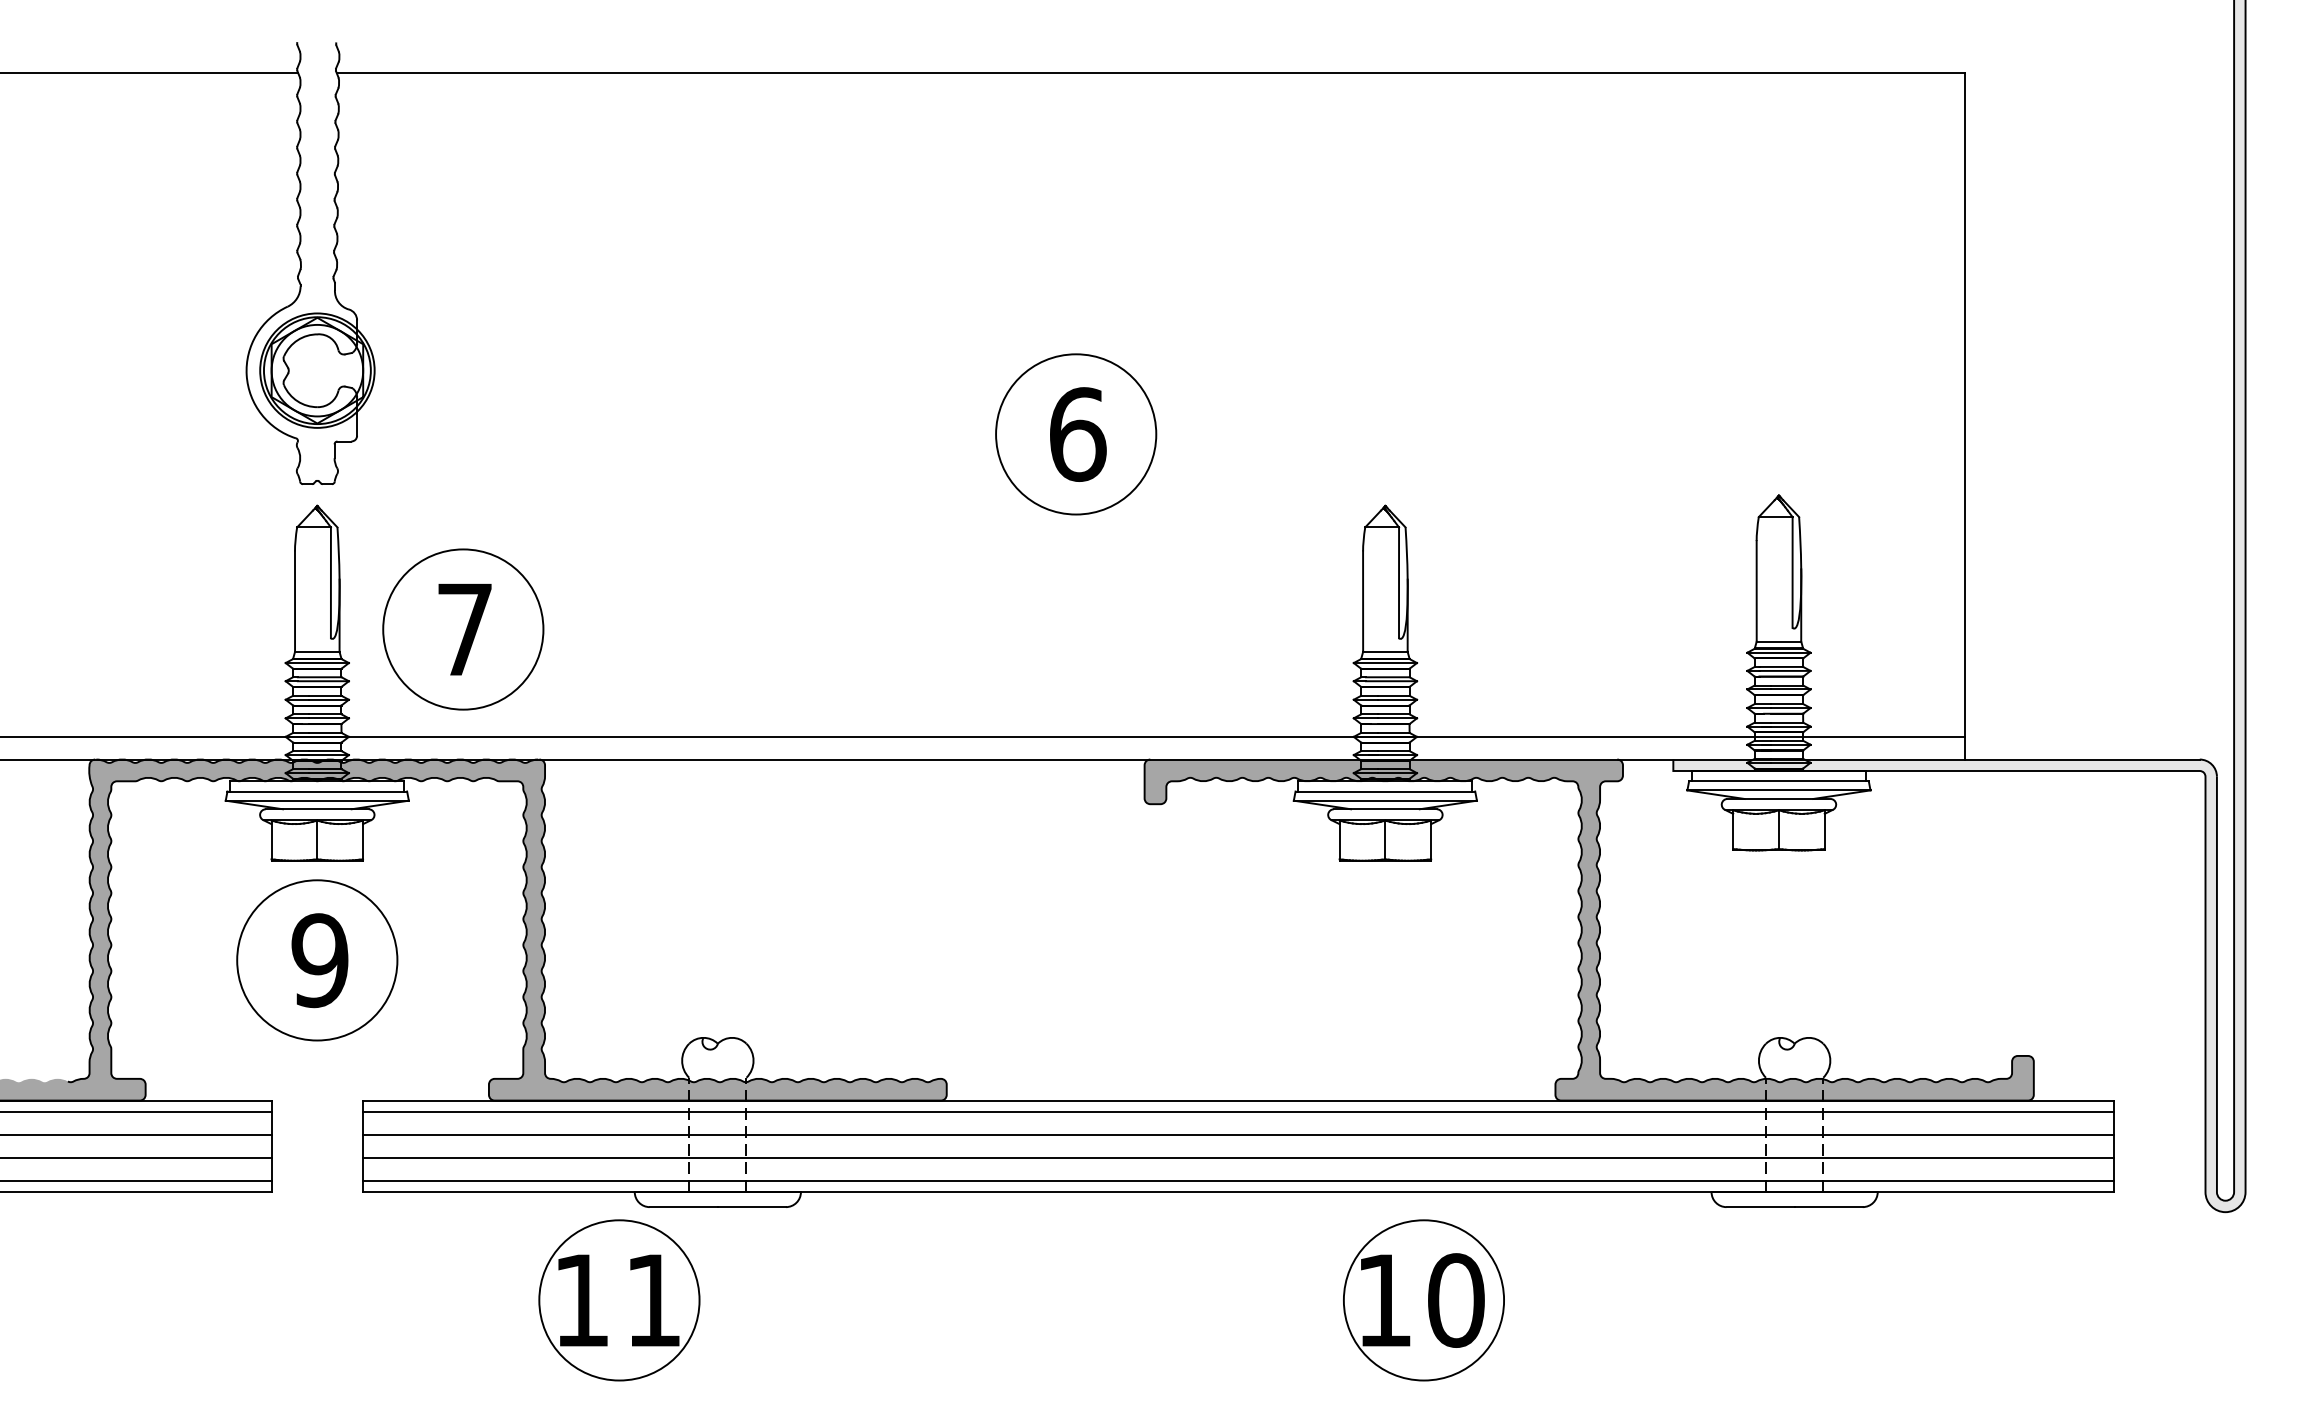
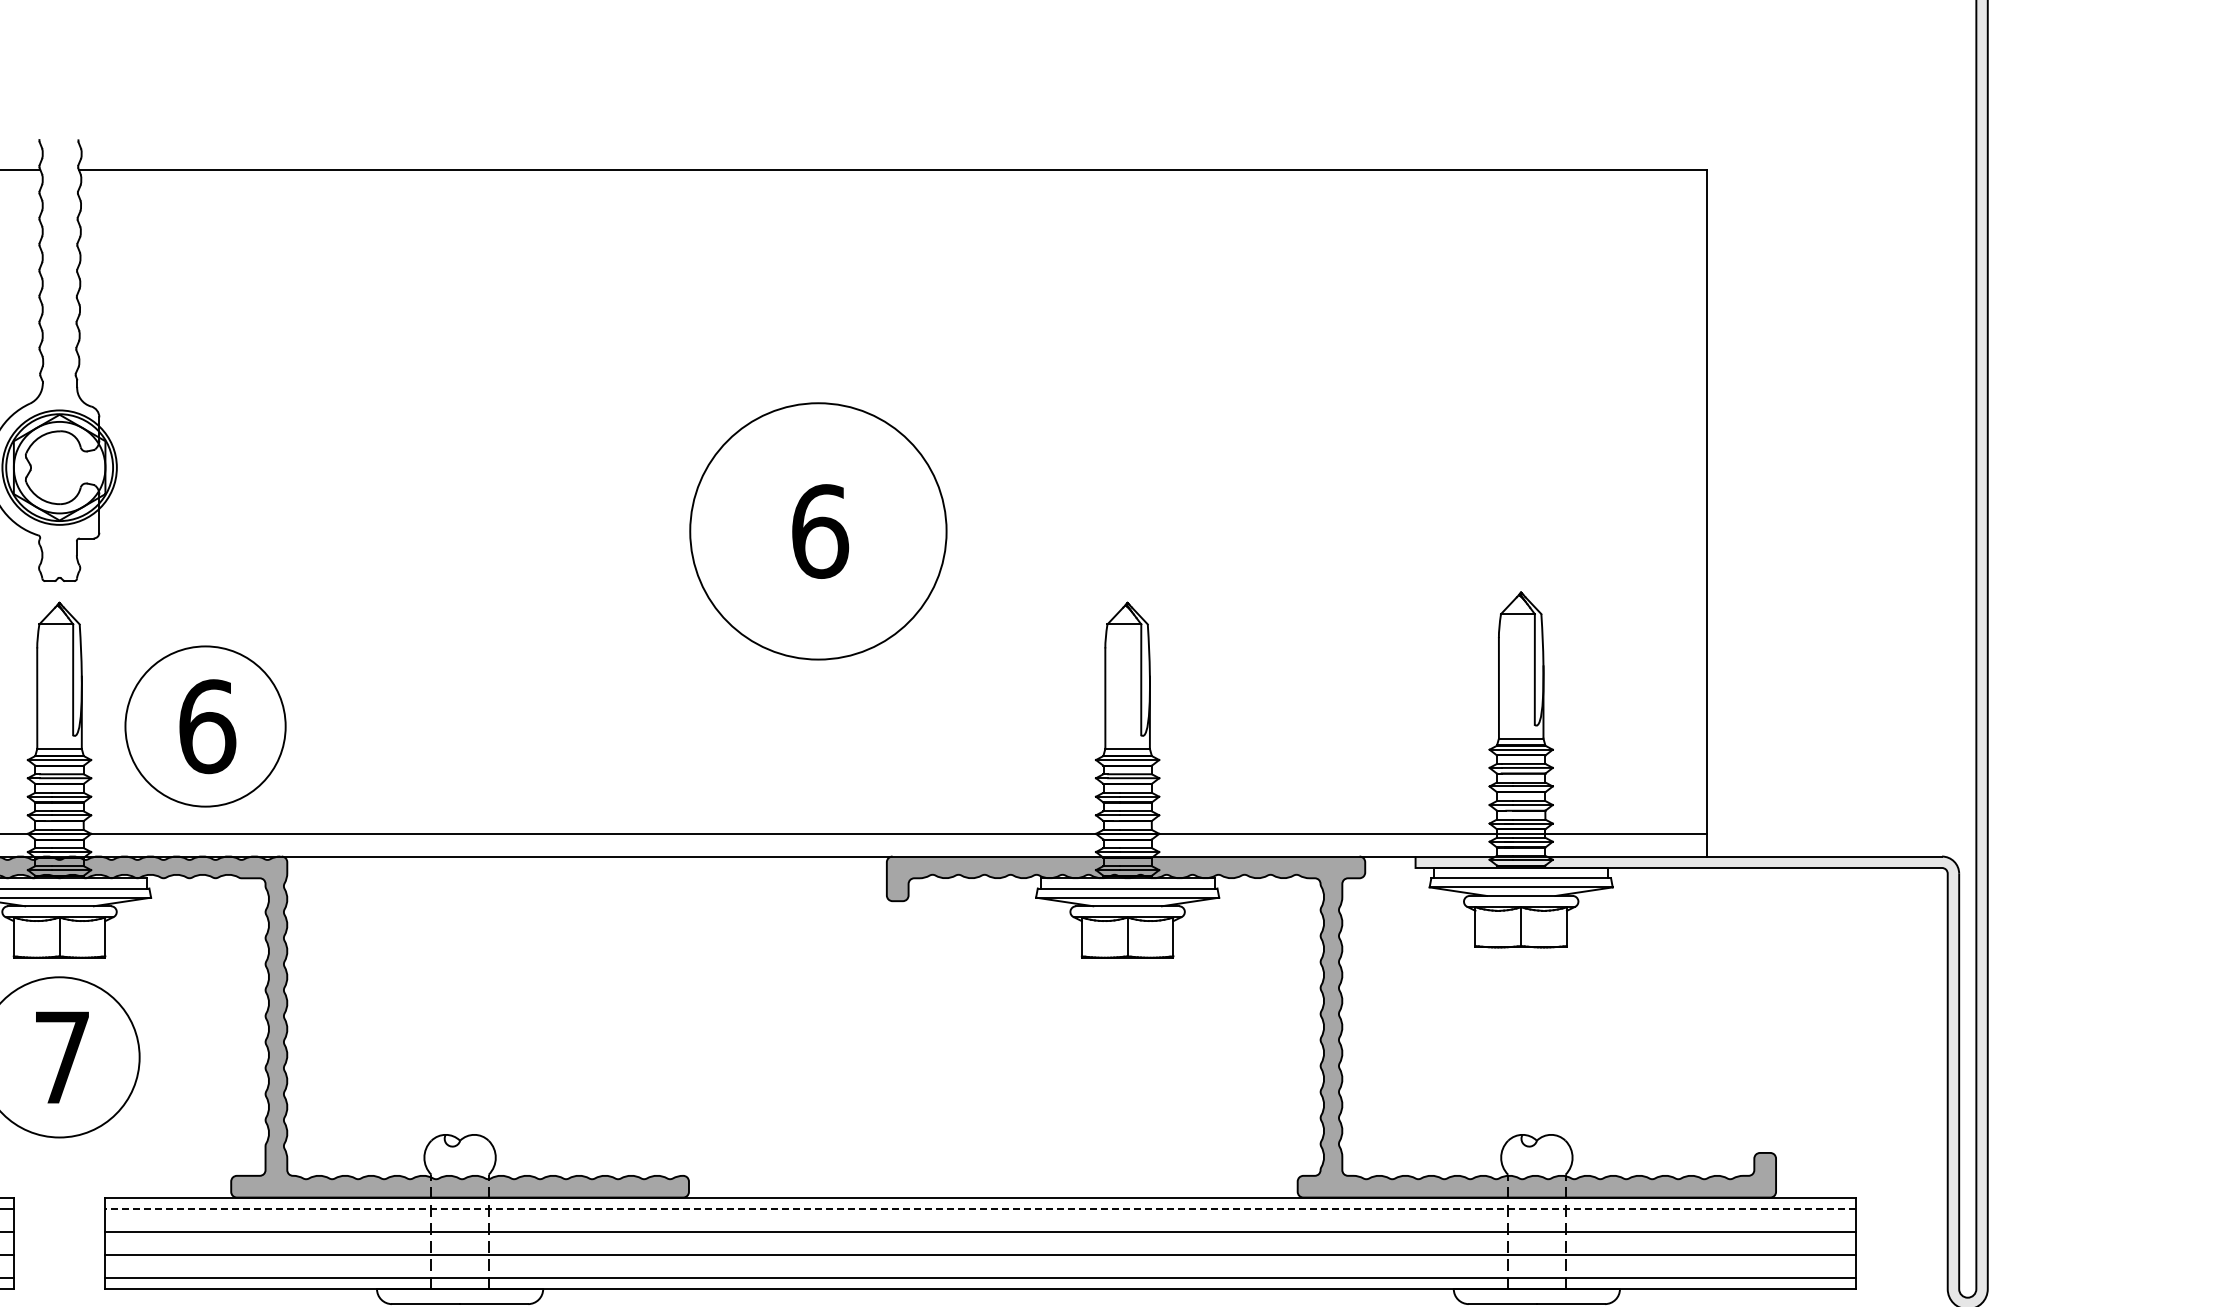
circle: (1076, 434) -> (818, 531), size x1.6
text: (465, 629) -> (207, 726), 7 -> 6
text: (319, 960) -> (61, 1057), 9 -> 7
line: (1238, 1112) -> (980, 1209), solid -> dashed

